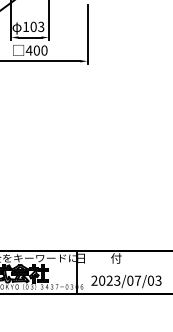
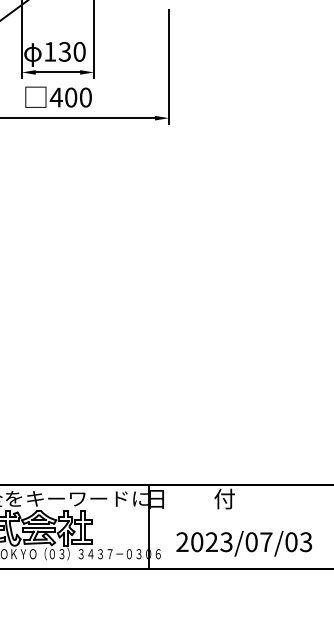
text: (37, 26) -> (72, 51), 103 -> 130

